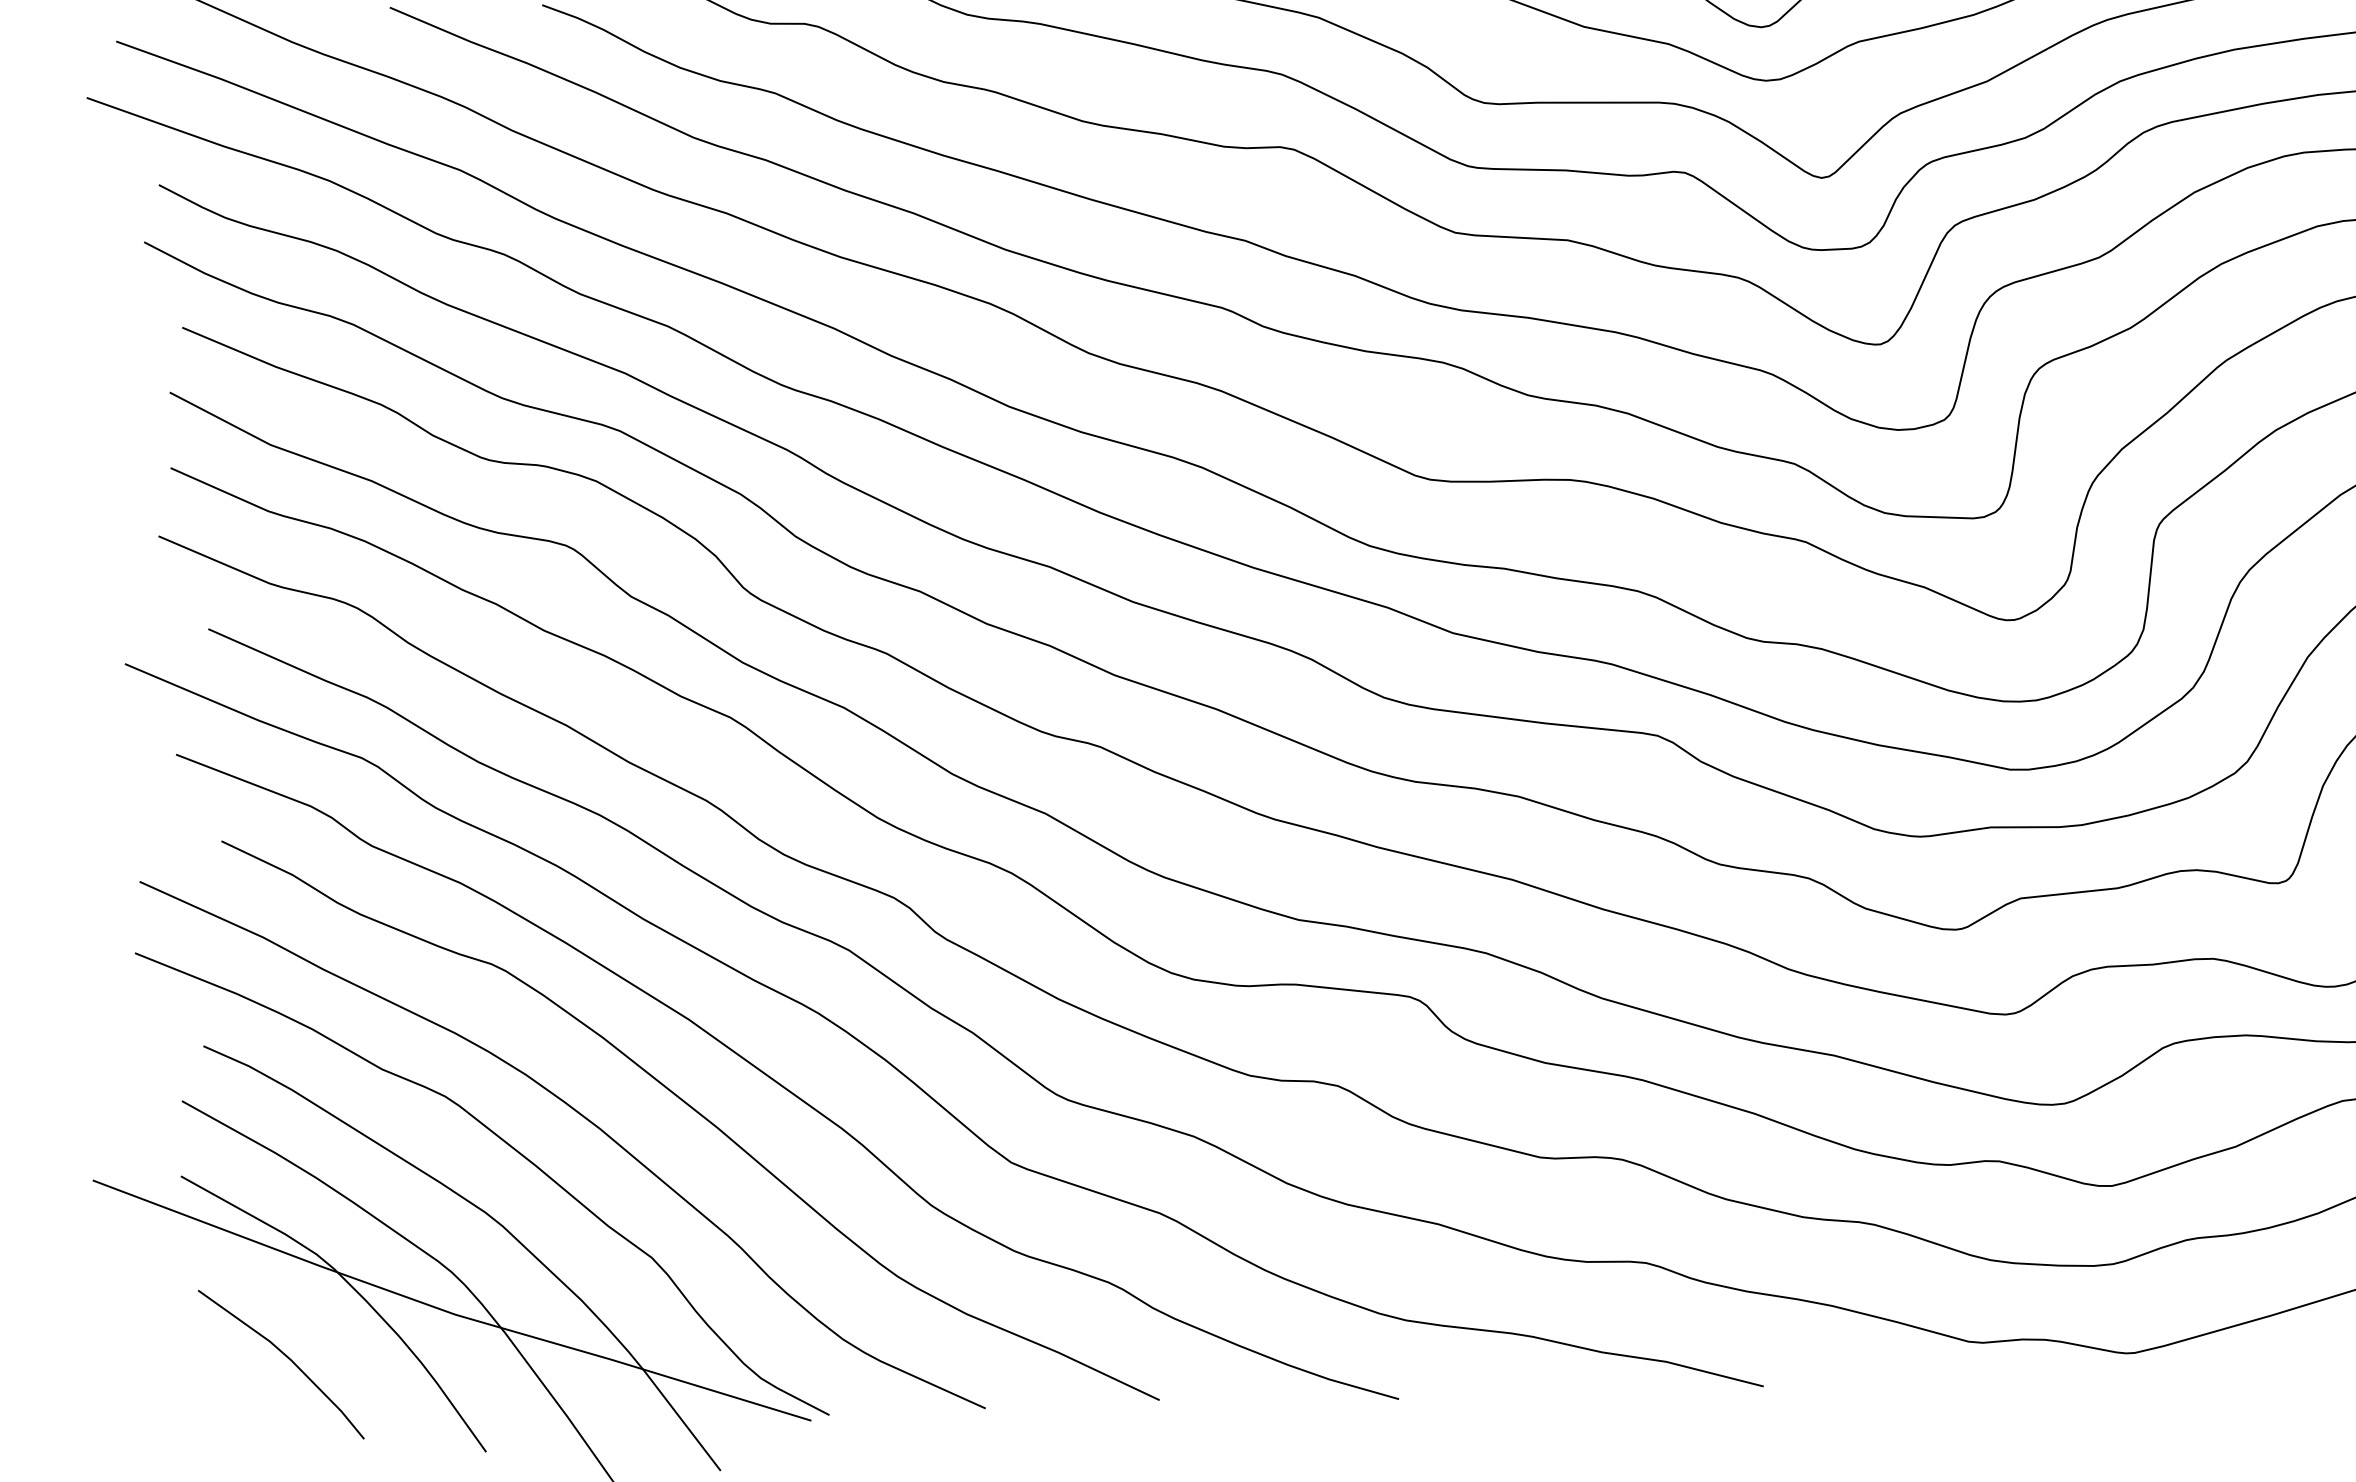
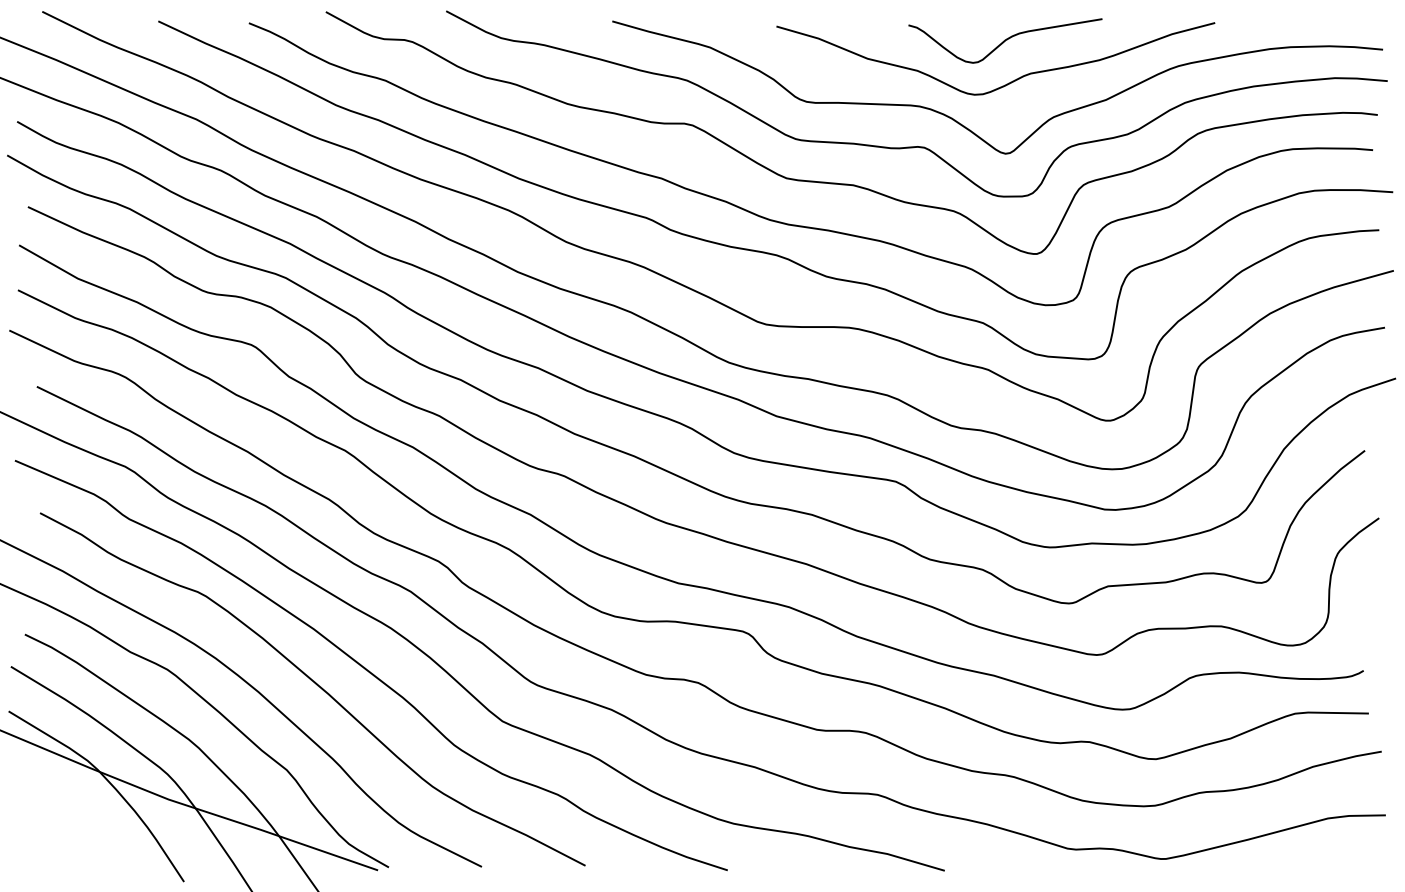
line: (286, 1357) -> (67, 821), removed

